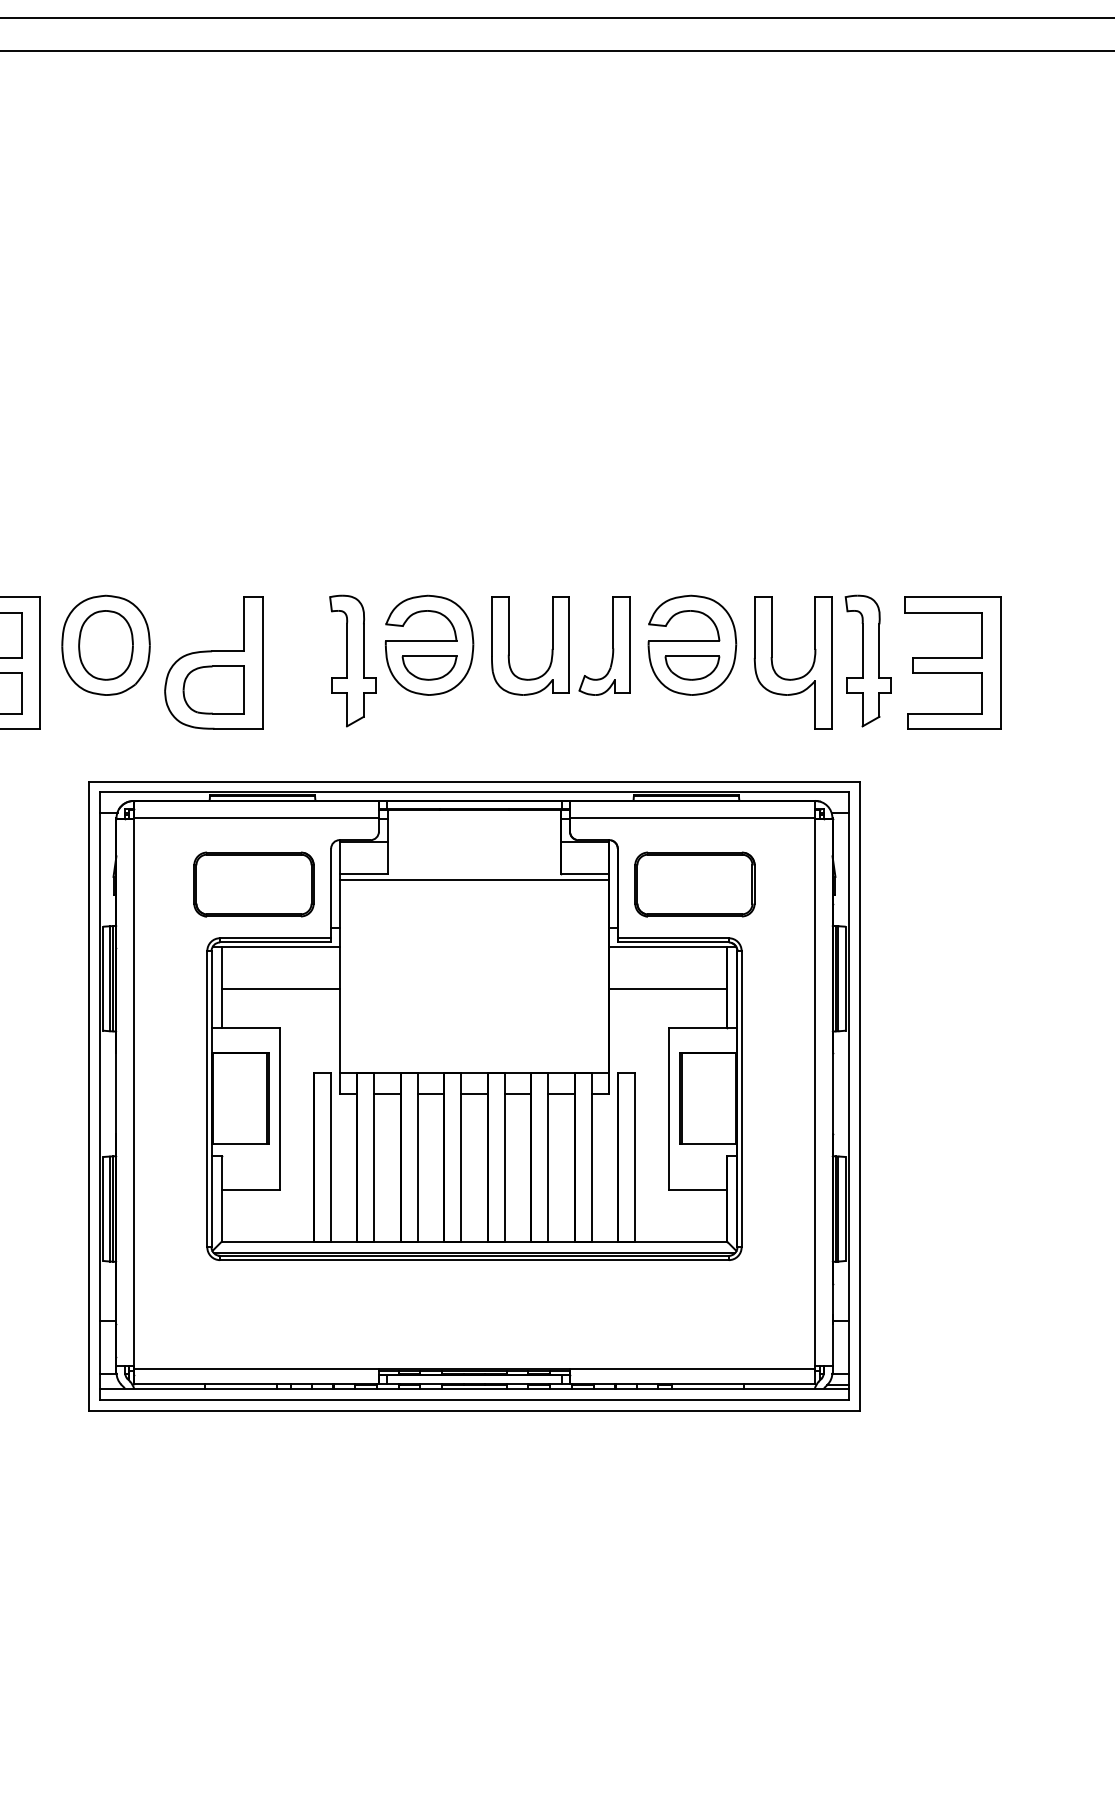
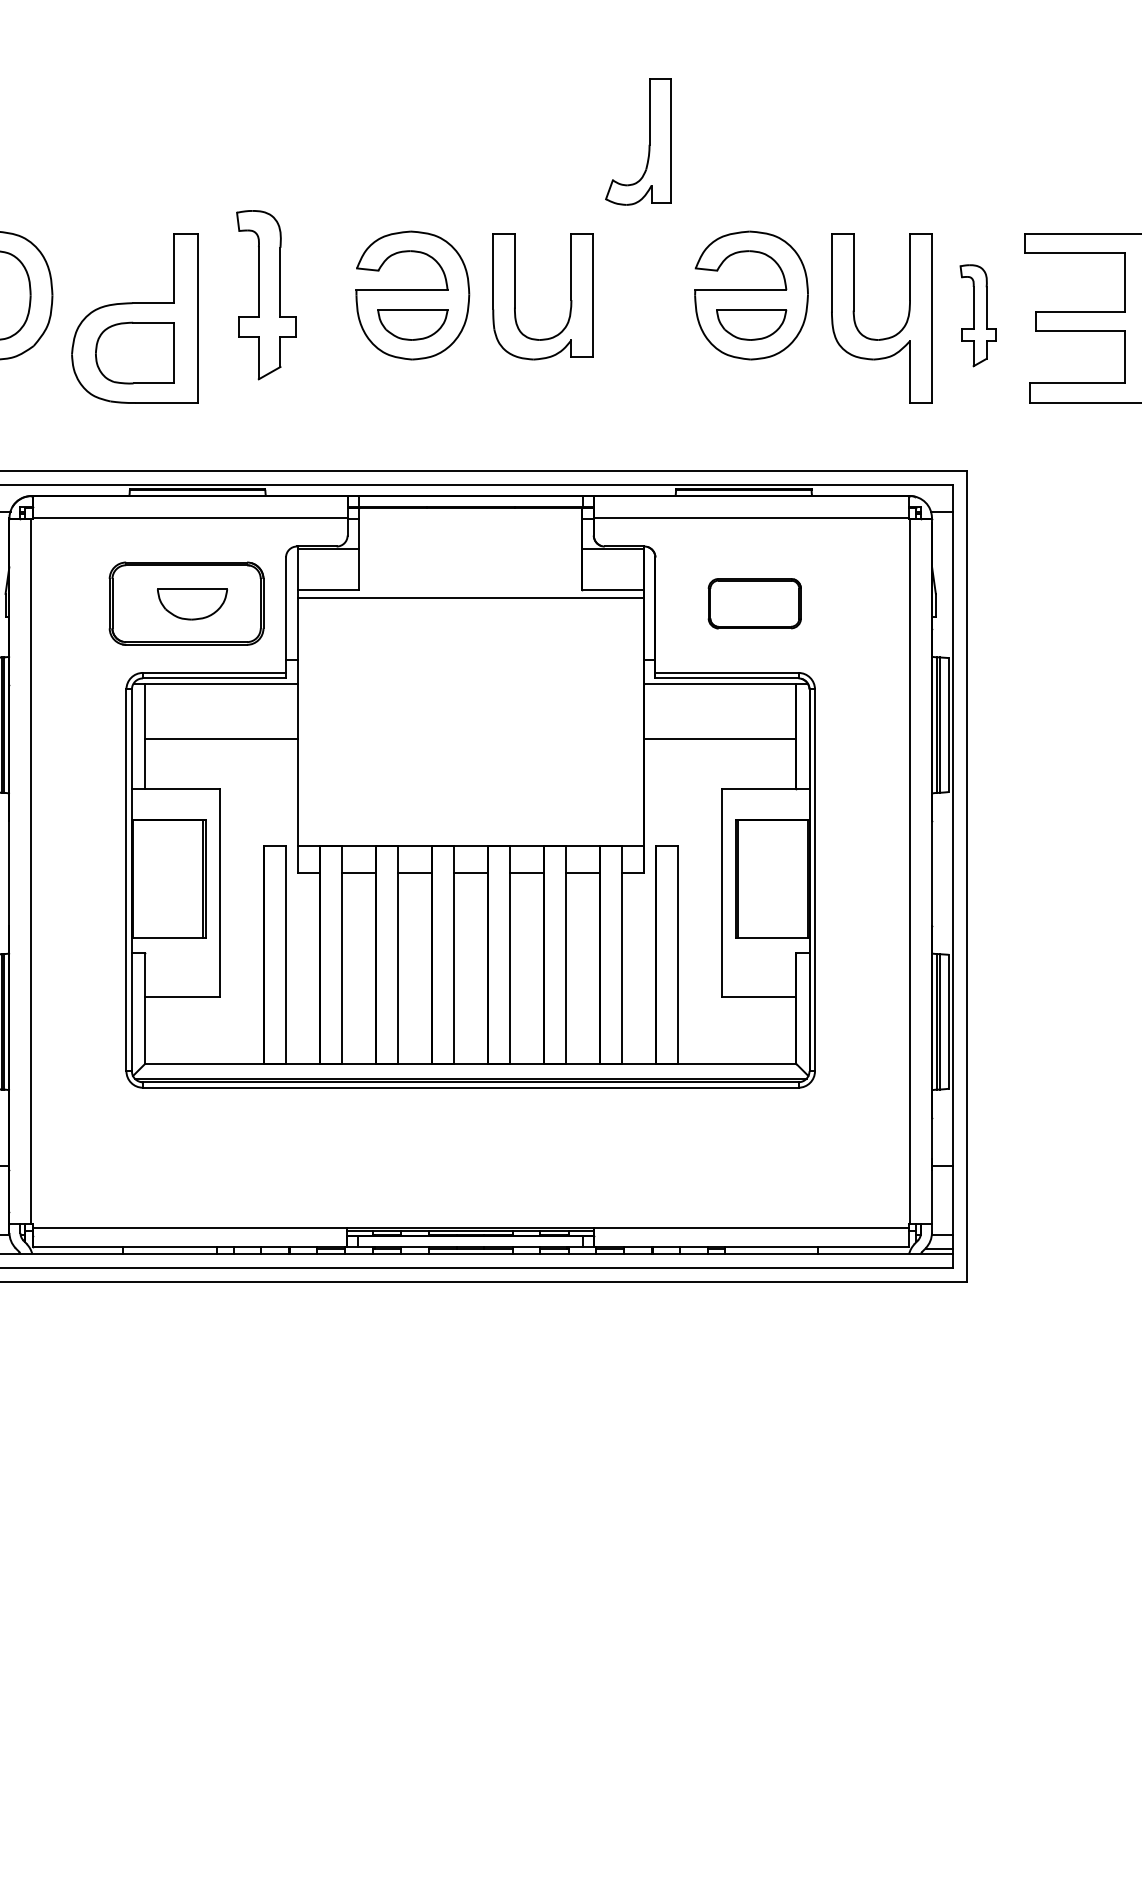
part: (612, 645) -> (648, 141), moved
part: (352, 660) -> (265, 294), moved
part: (867, 660) -> (977, 315), size x0.6
part: (258, 884) -> (192, 603), added
part: (694, 884) -> (754, 603), size x0.6

